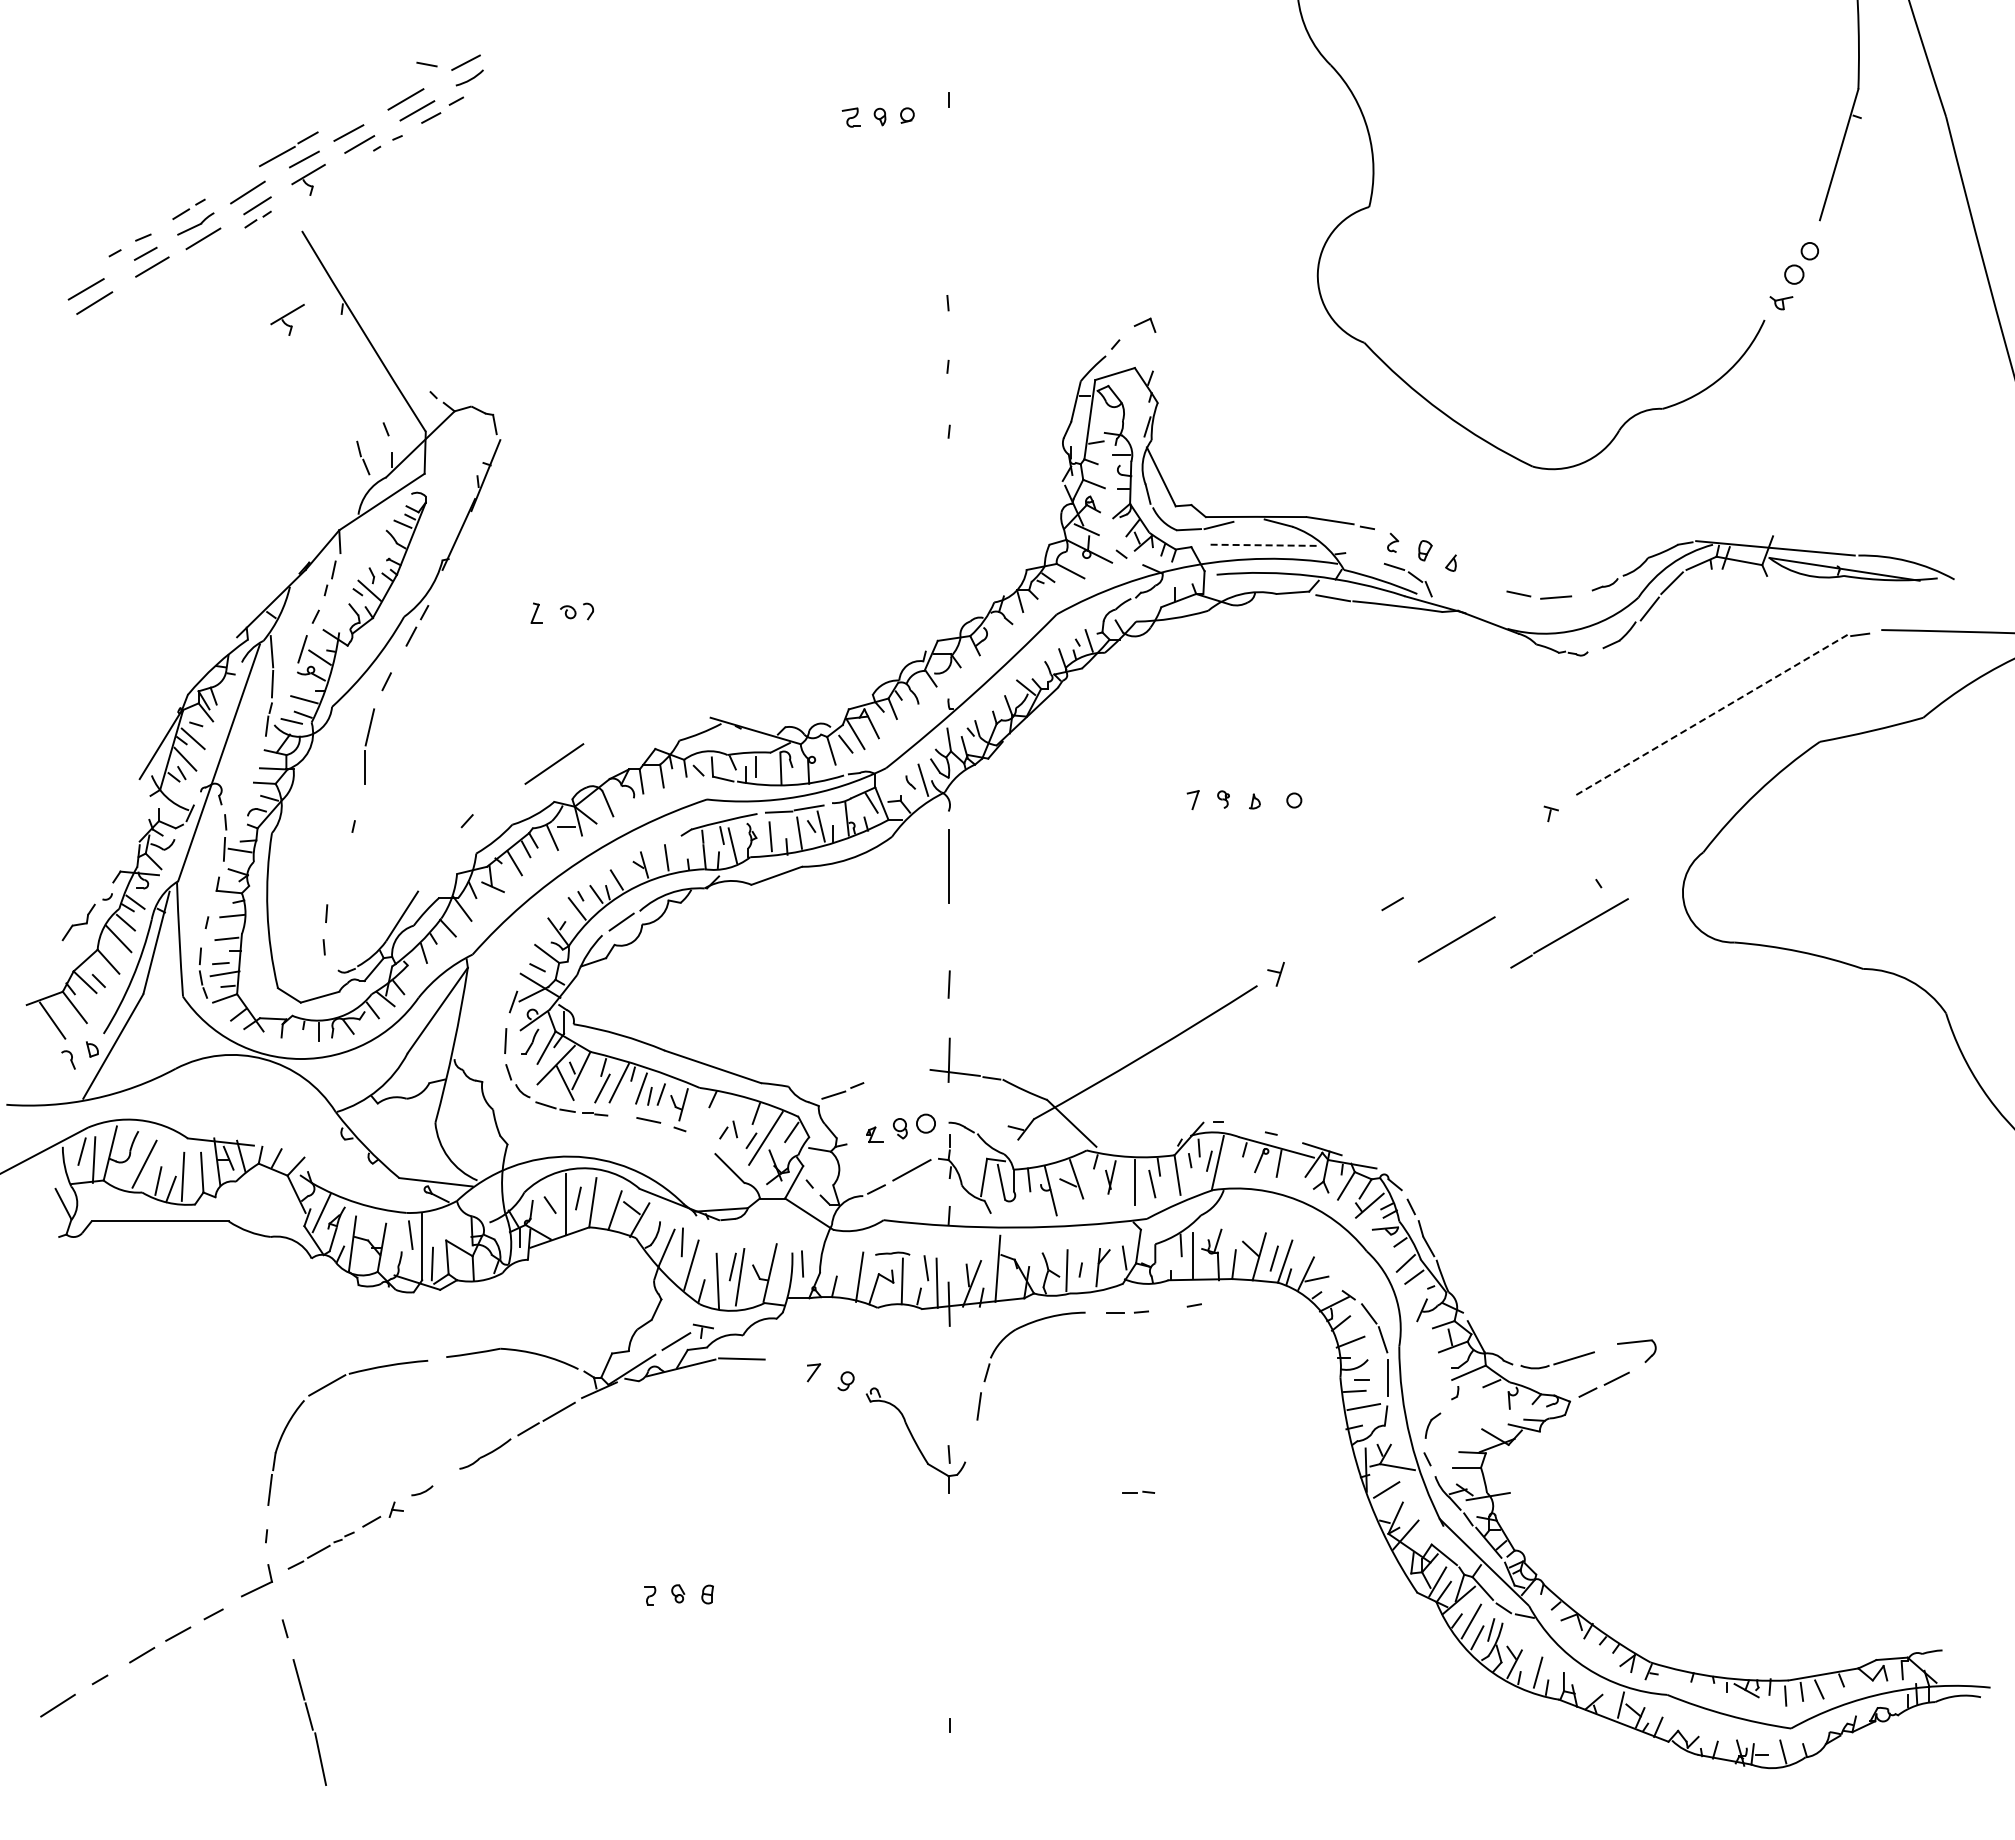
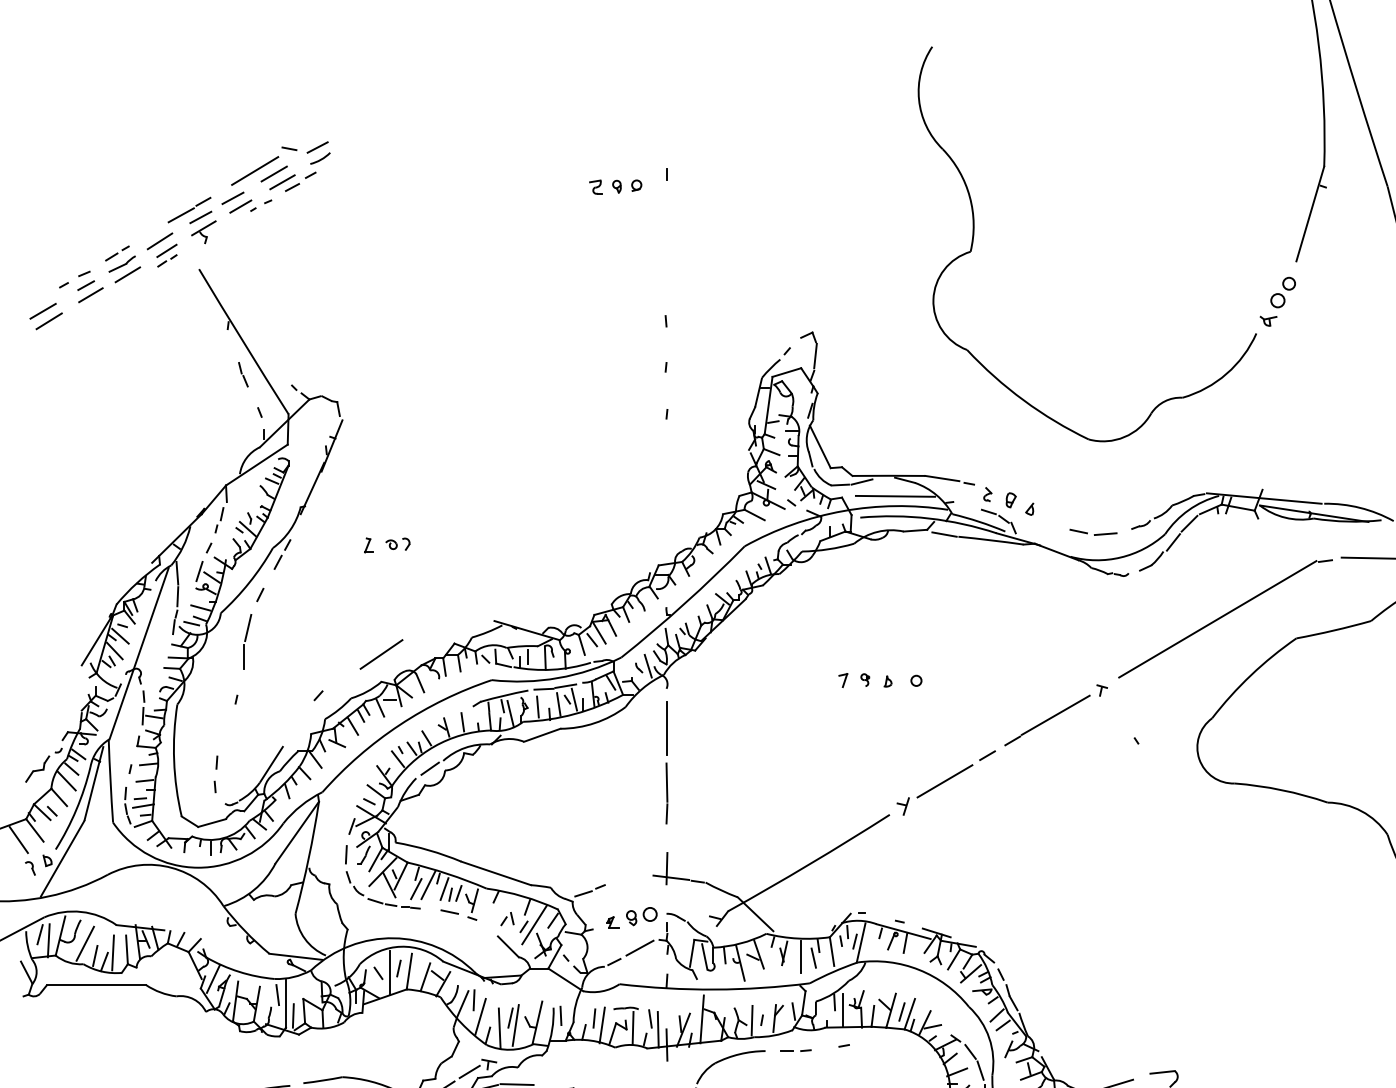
line: (379, 95) -> (255, 171), added
part: (287, 319) -> (188, 333), removed
line: (1154, 351) -> (815, 356), added
part: (363, 457) -> (243, 374), moved
line: (1265, 545) -> (895, 496), dashed -> solid
line: (1710, 715) -> (1217, 619), dashed -> solid
part: (1569, 933) -> (1047, 720), moved
line: (1456, 939) -> (944, 781), moved
line: (948, 940) -> (666, 782), added
line: (848, 1267) -> (594, 1018), added

